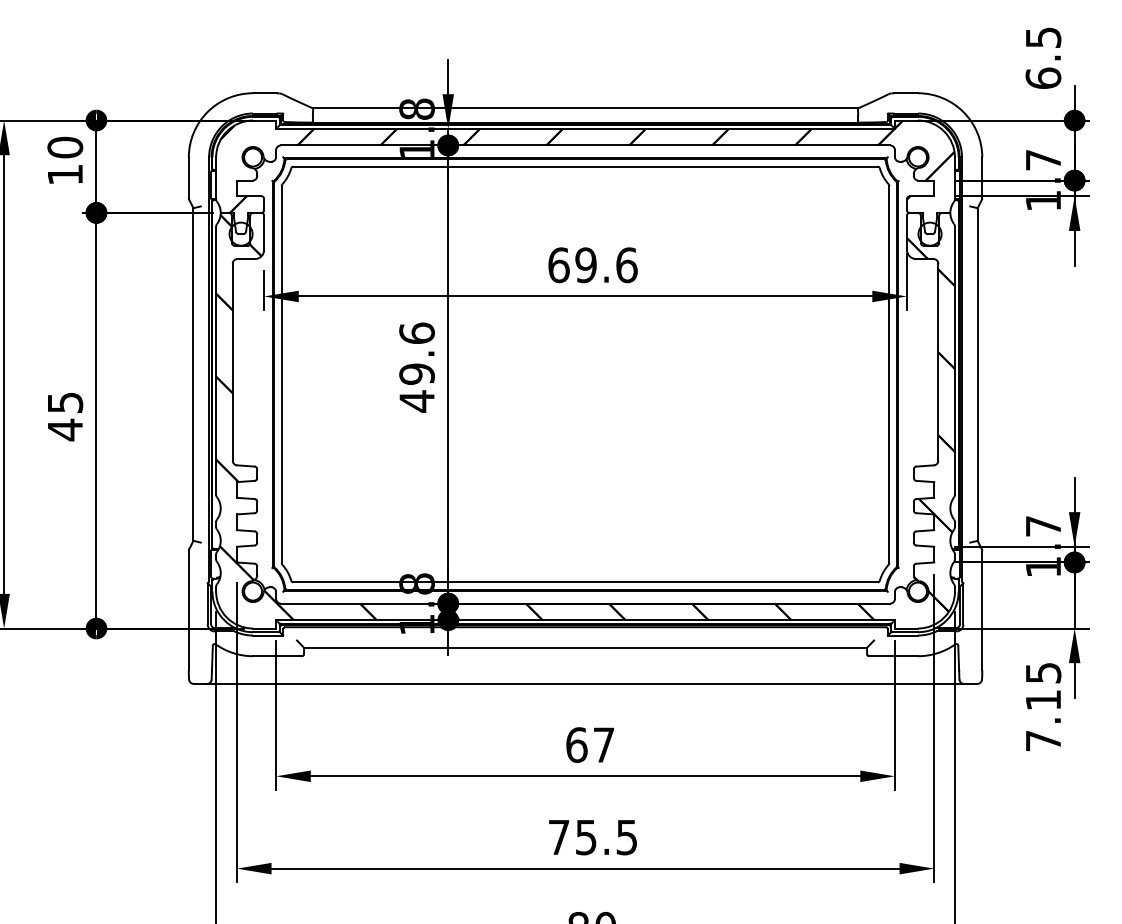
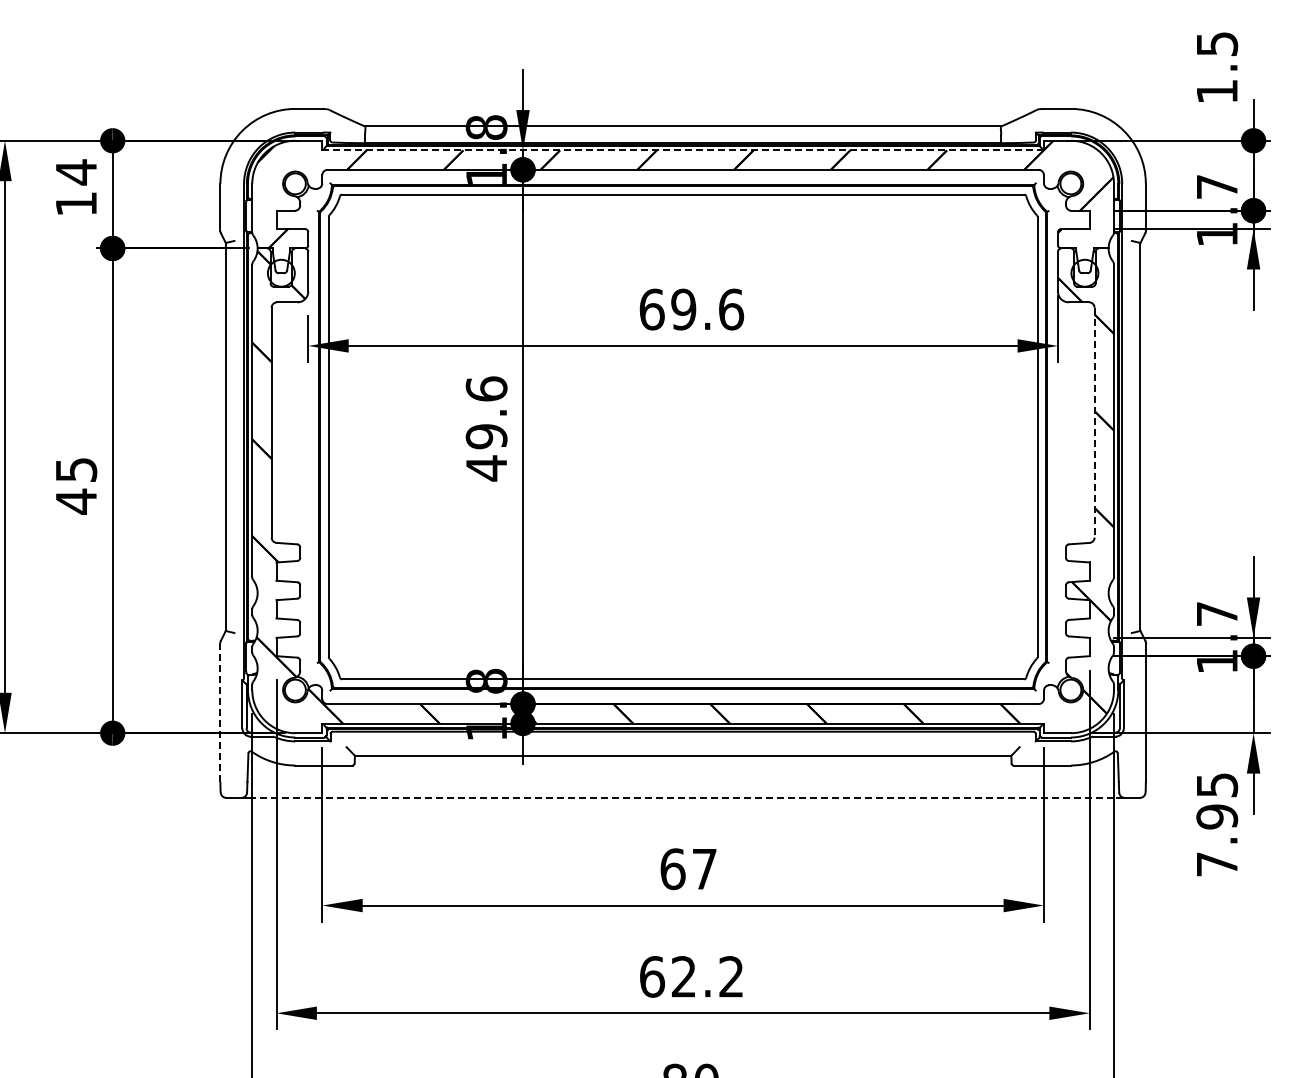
text: (1043, 77) -> (1217, 90), 6.5 -> 1.5
line: (585, 128) -> (683, 150), solid -> dashed
text: (65, 147) -> (76, 172), 10 -> 14
line: (938, 362) -> (1094, 422), solid -> dashed
line: (188, 610) -> (220, 712), solid -> dashed
line: (585, 683) -> (683, 797), solid -> dashed
text: (1043, 699) -> (1217, 816), 7.15 -> 7.95
text: (592, 837) -> (691, 976), 75.5 -> 62.2

